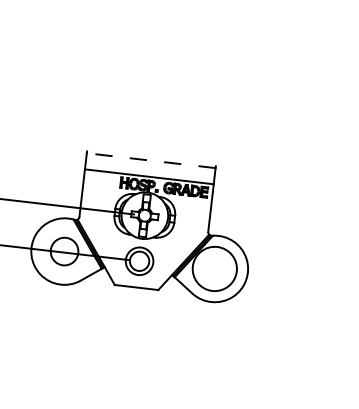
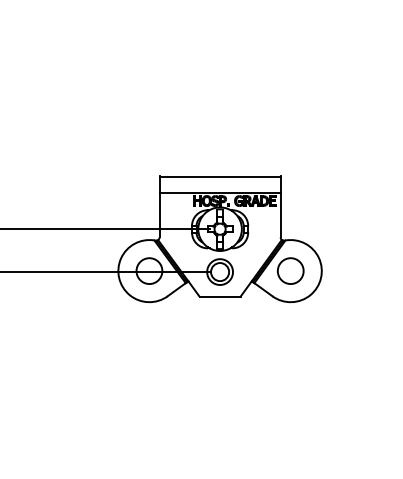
line: (151, 160) -> (220, 177), dashed -> solid
circle: (214, 269) -> (290, 271), size x0.62

